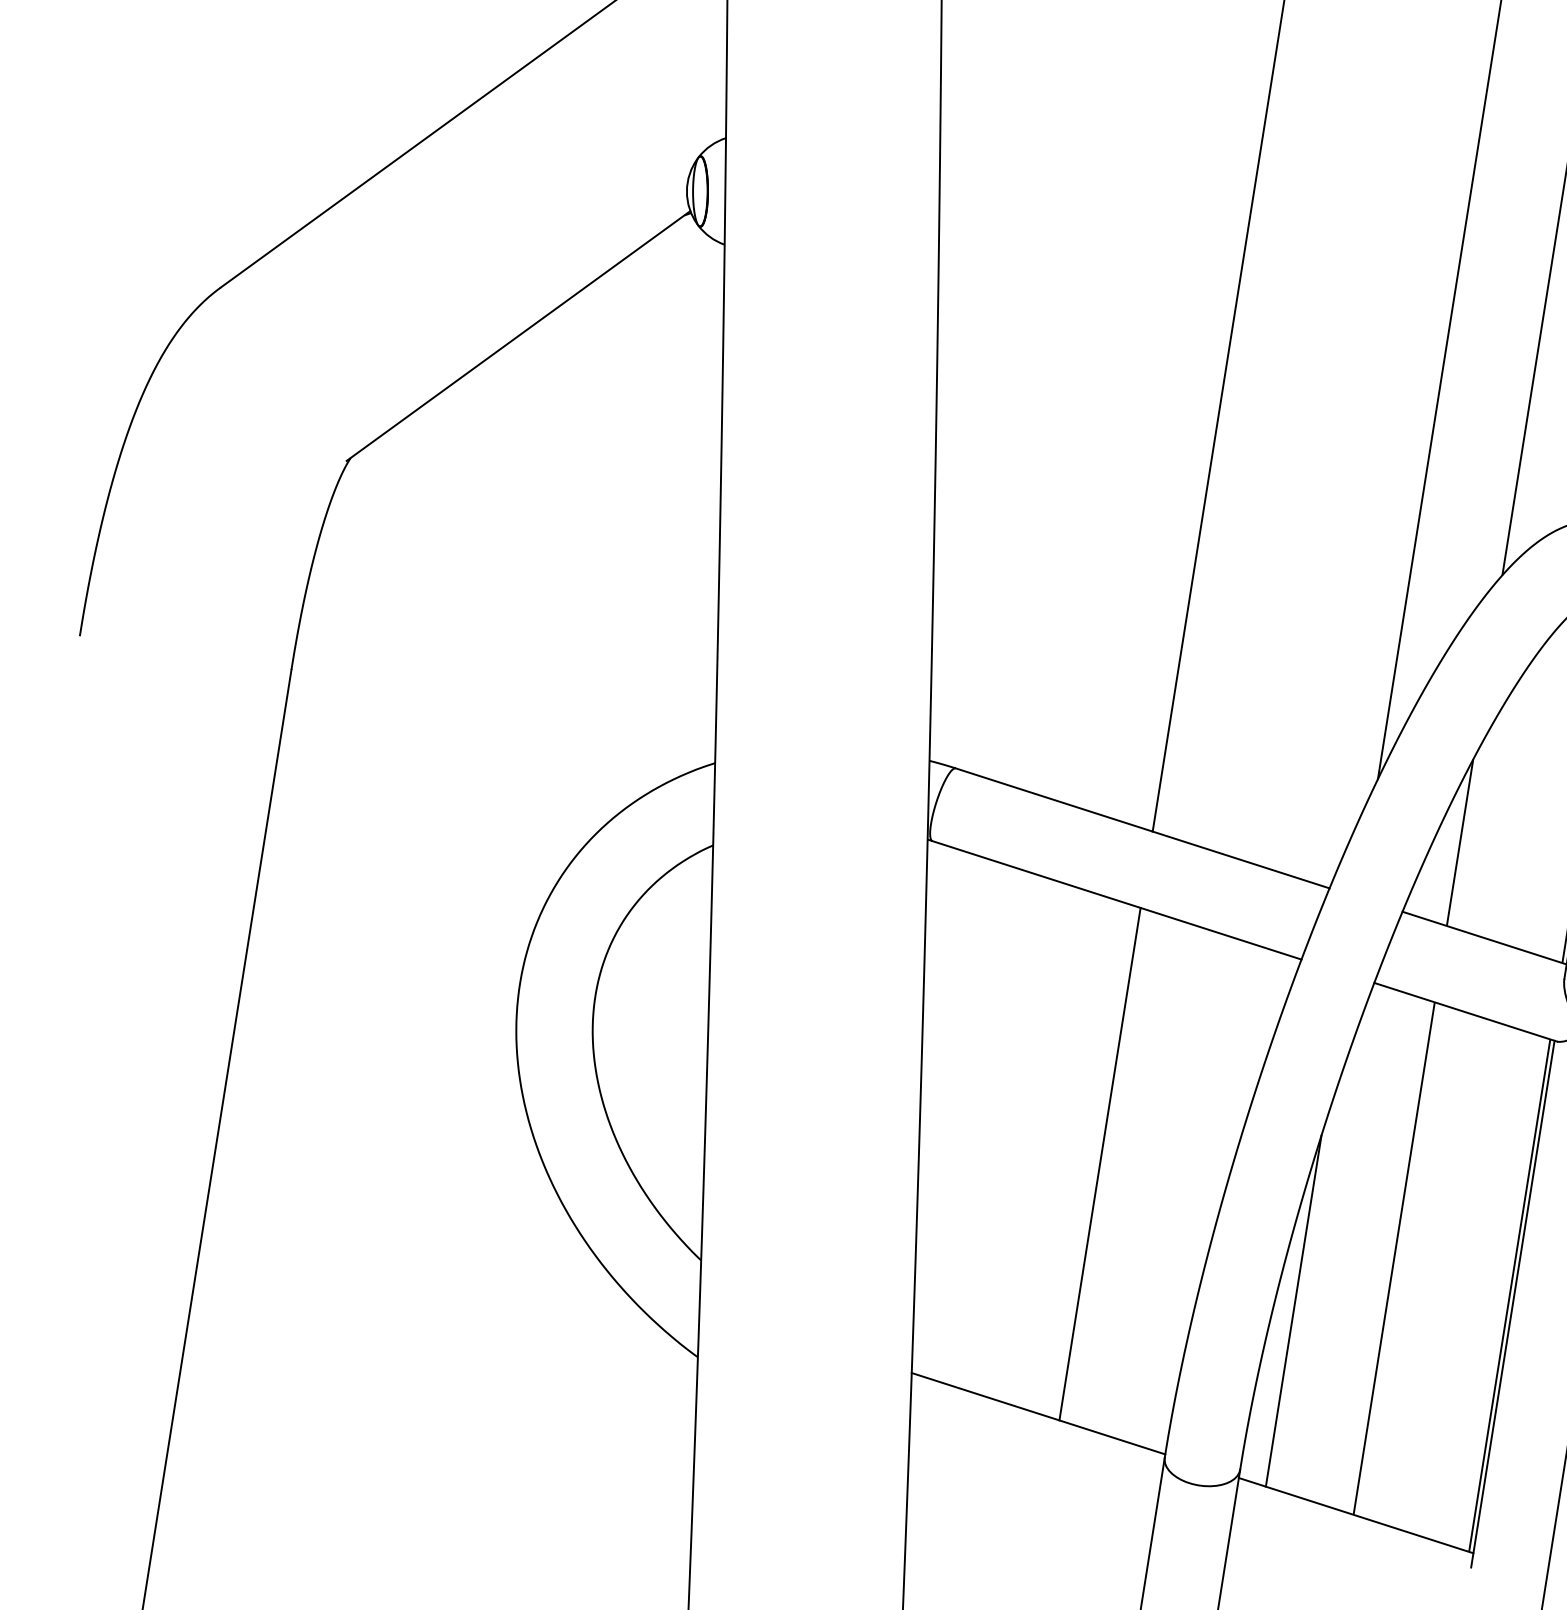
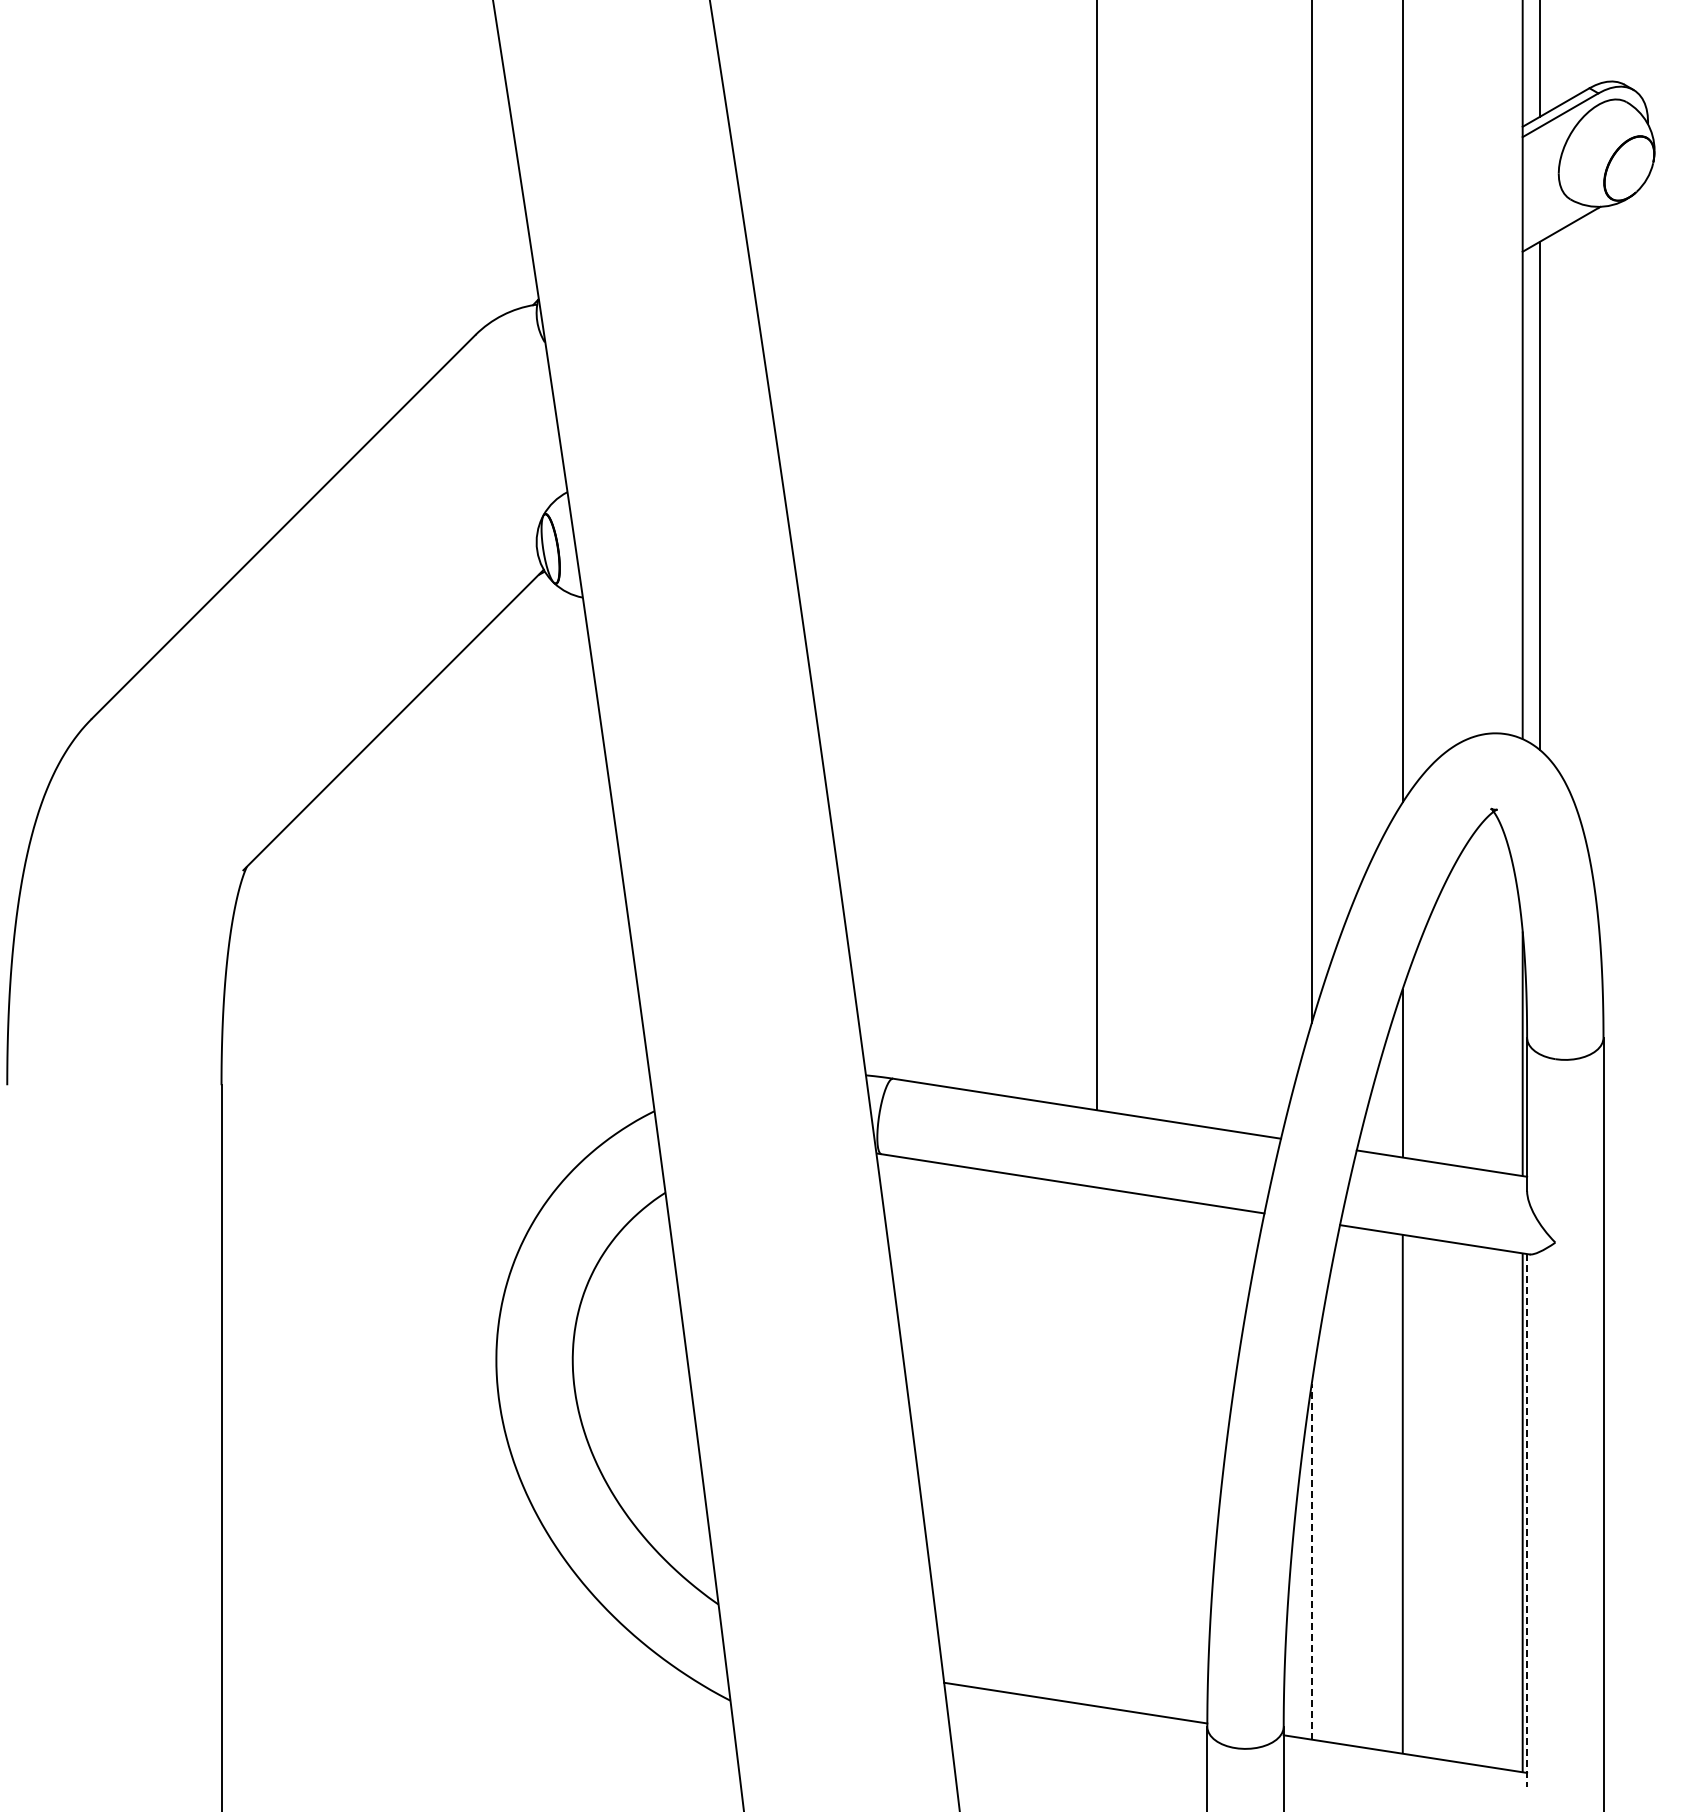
line: (1100, 1163) -> (1097, 1446), removed
line: (1513, 1303) -> (1527, 1520), solid -> dashed
line: (1293, 1310) -> (1311, 1561), solid -> dashed

